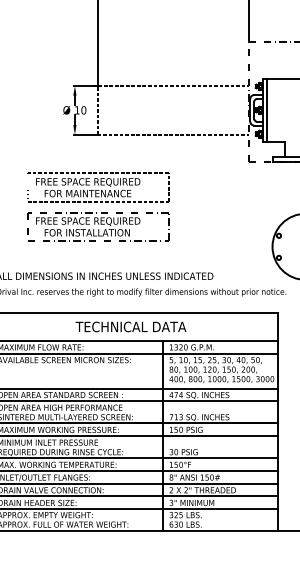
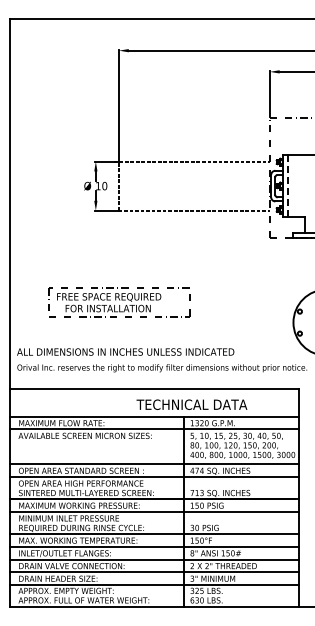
line: (267, 109) -> (288, 185), solid -> dashed
part: (98, 186) -> (119, 262), removed
text: (130, 326) -> (191, 404), moved

